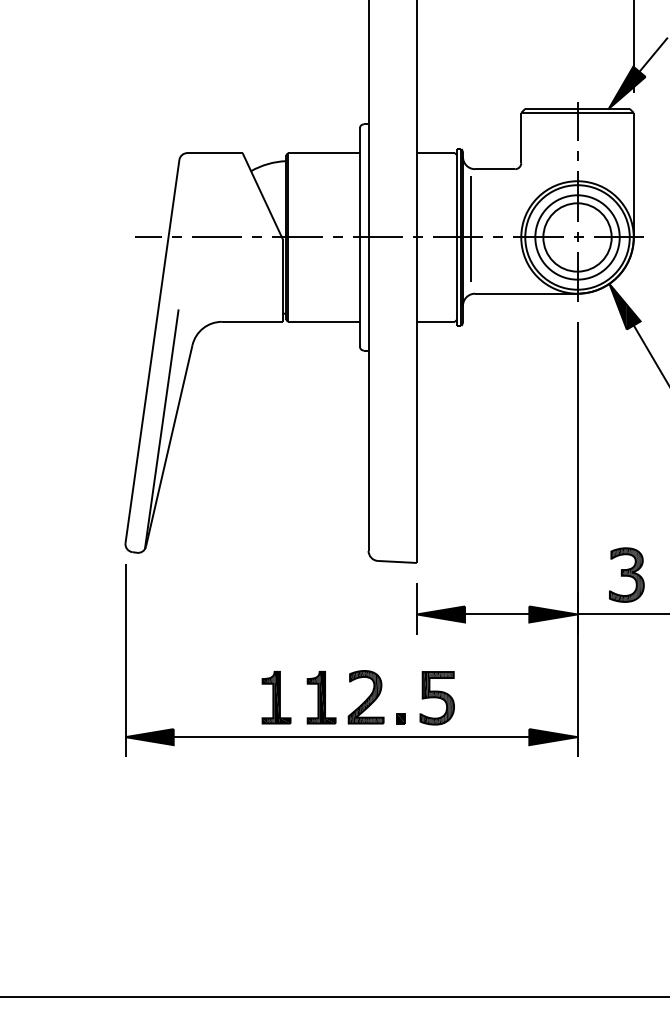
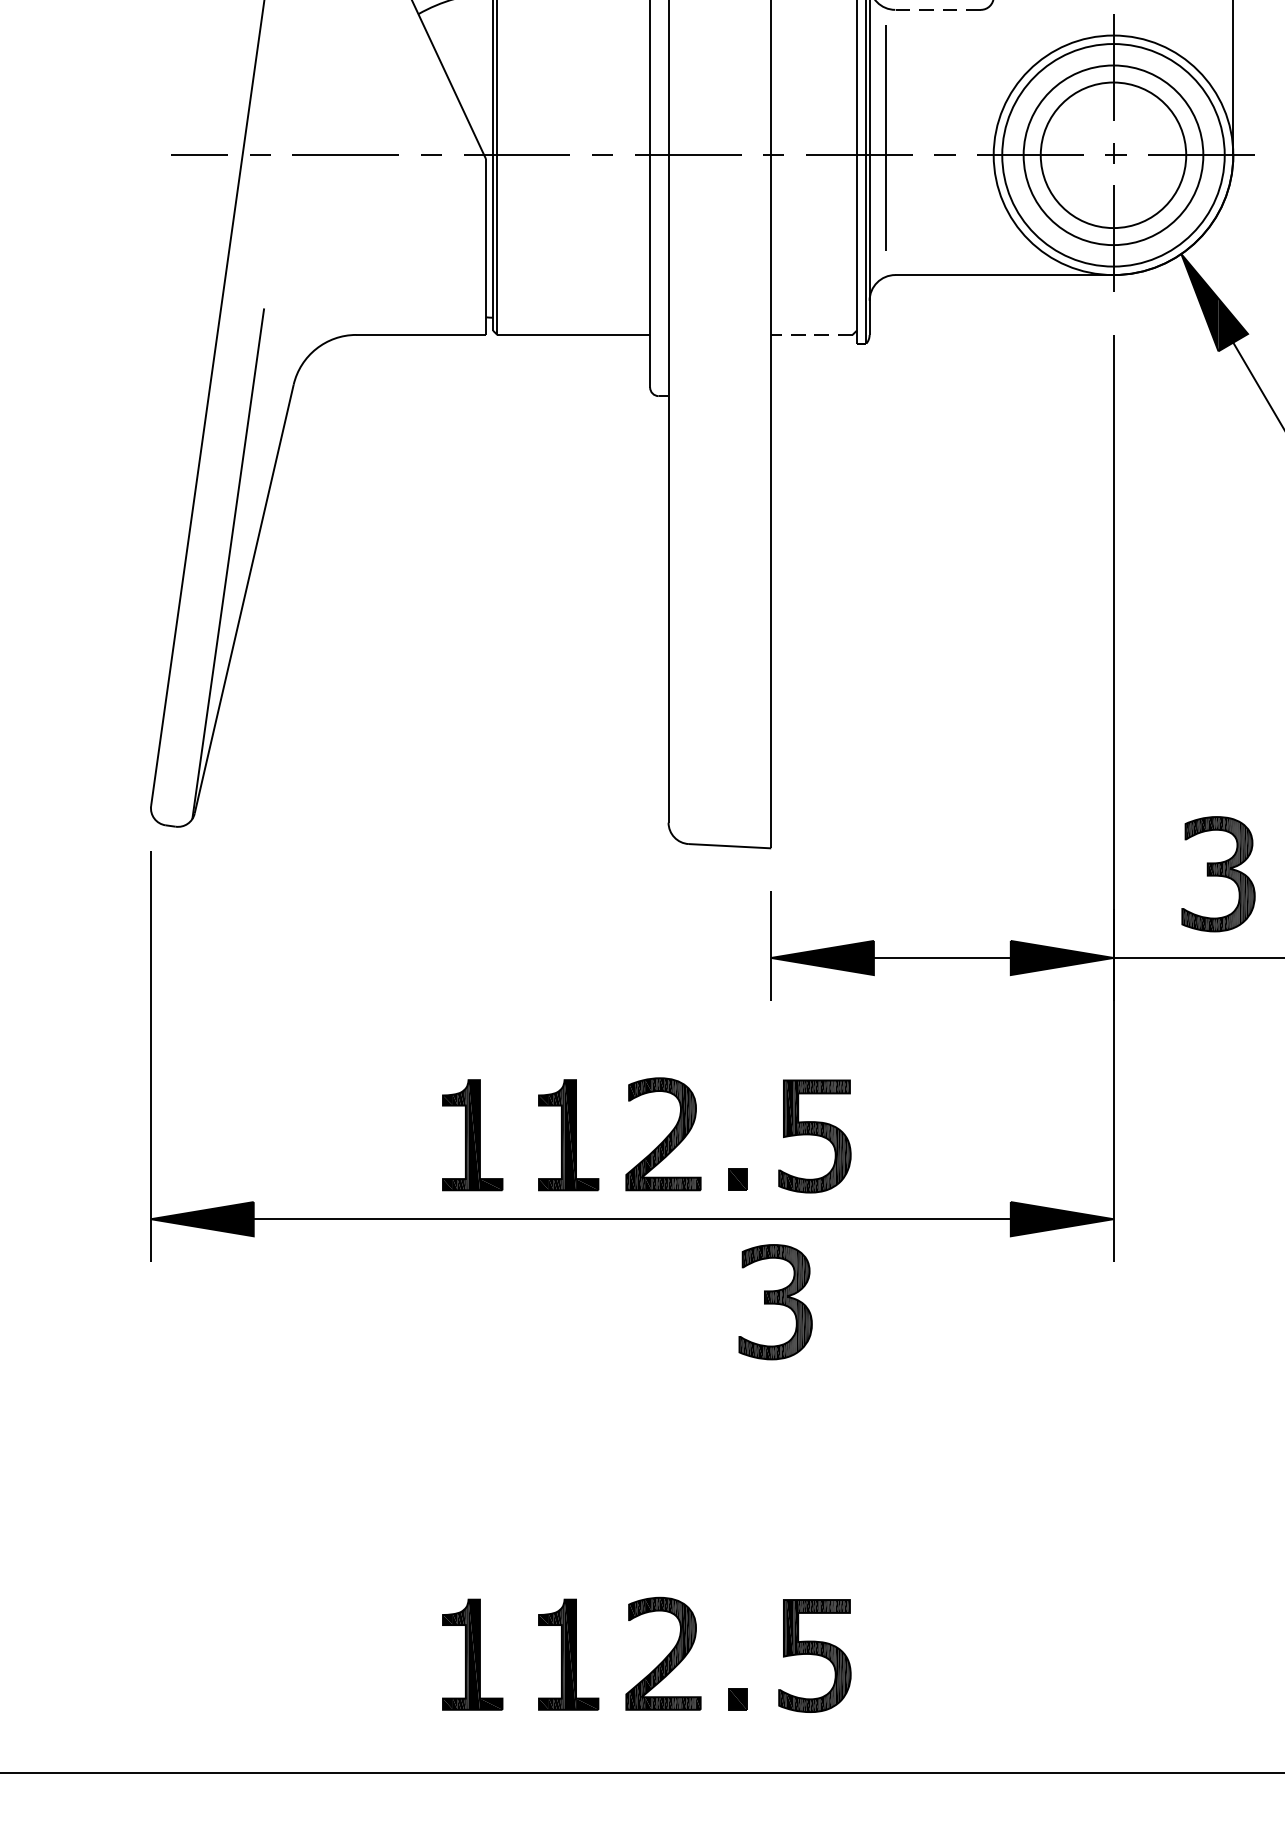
line: (494, 169) -> (936, 10), solid -> dashed
line: (435, 321) -> (811, 334), solid -> dashed
part: (418, 775) -> (774, 1300), added
part: (362, 946) -> (655, 1664), added

